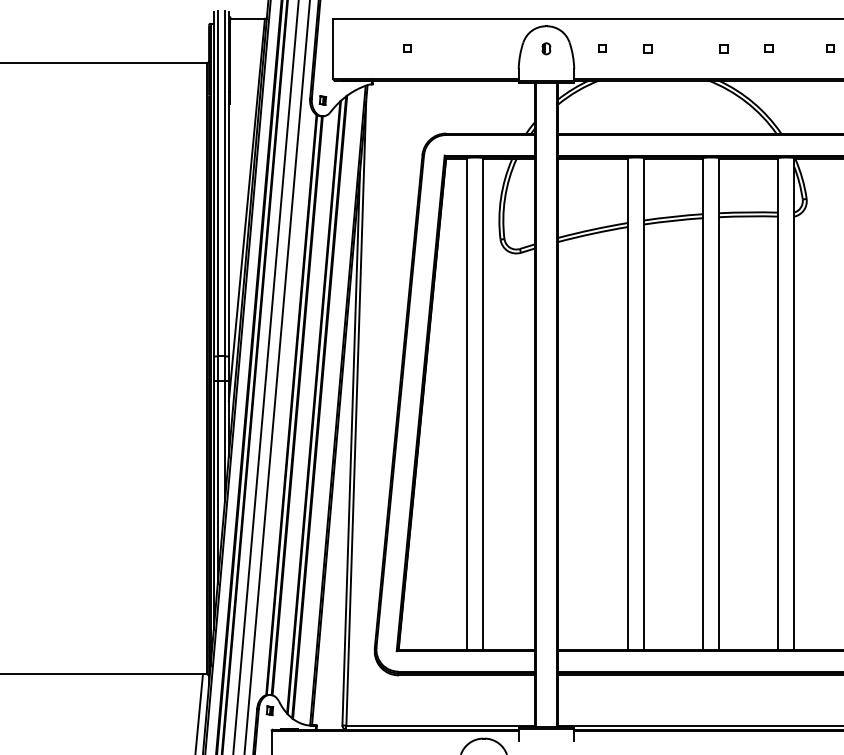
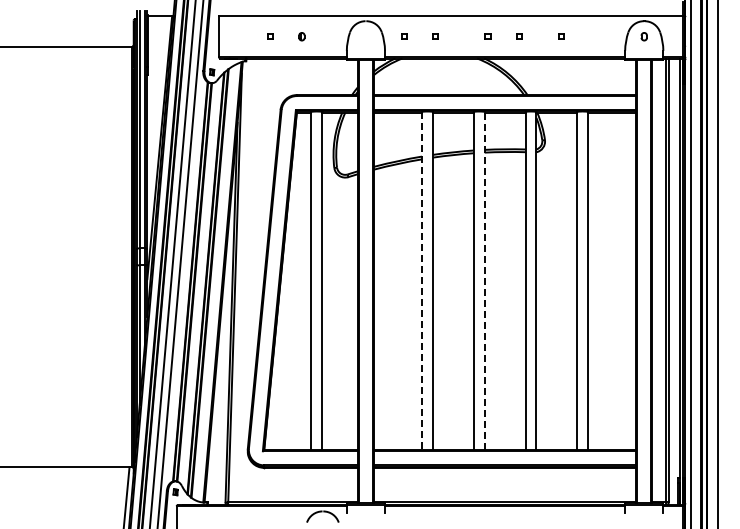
part: (545, 48) -> (301, 36), moved
line: (718, 403) -> (484, 280), solid -> dashed
line: (628, 404) -> (422, 281), solid -> dashed

